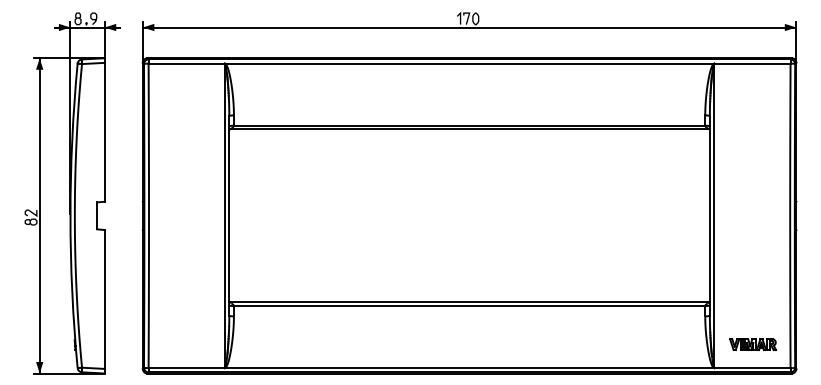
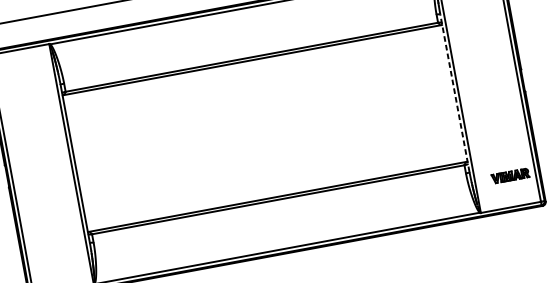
line: (709, 215) -> (454, 93), solid -> dashed
part: (753, 344) -> (510, 175), moved

